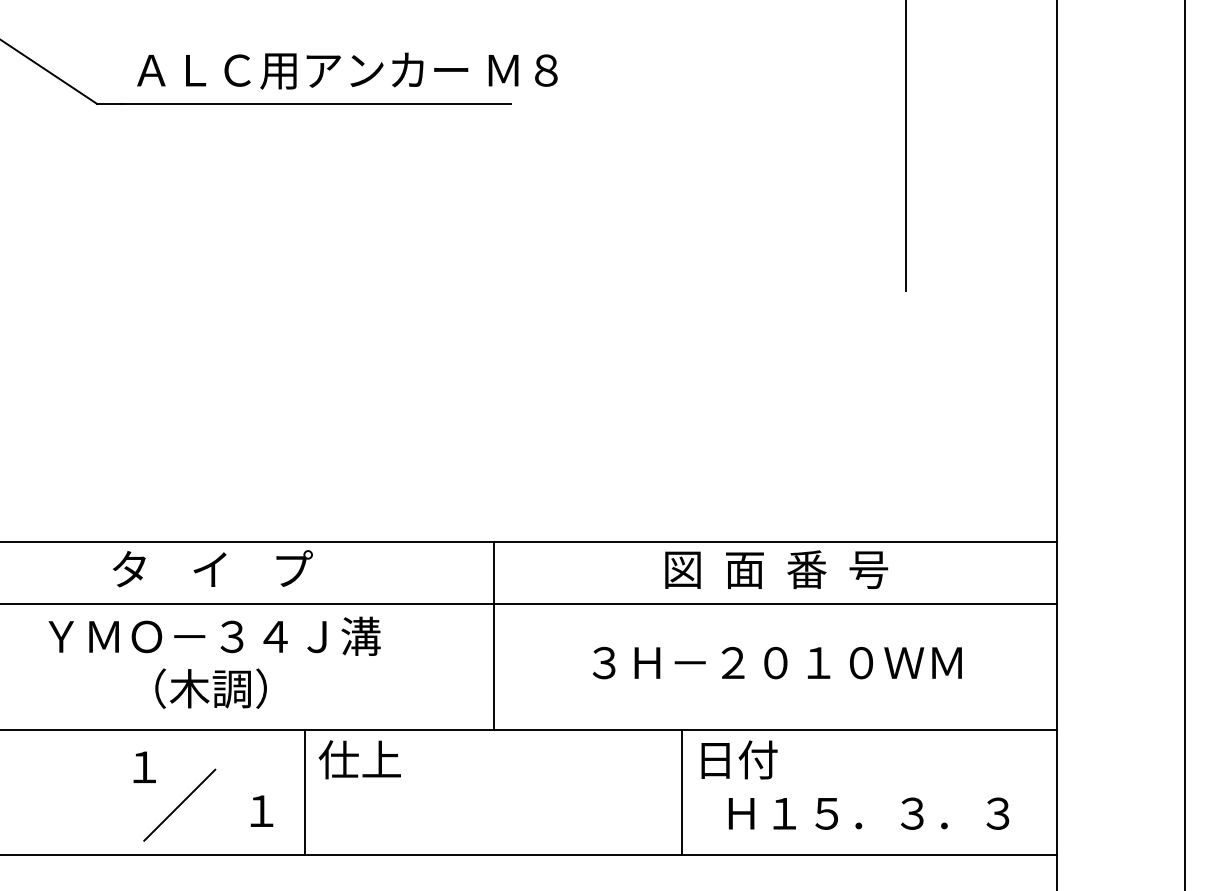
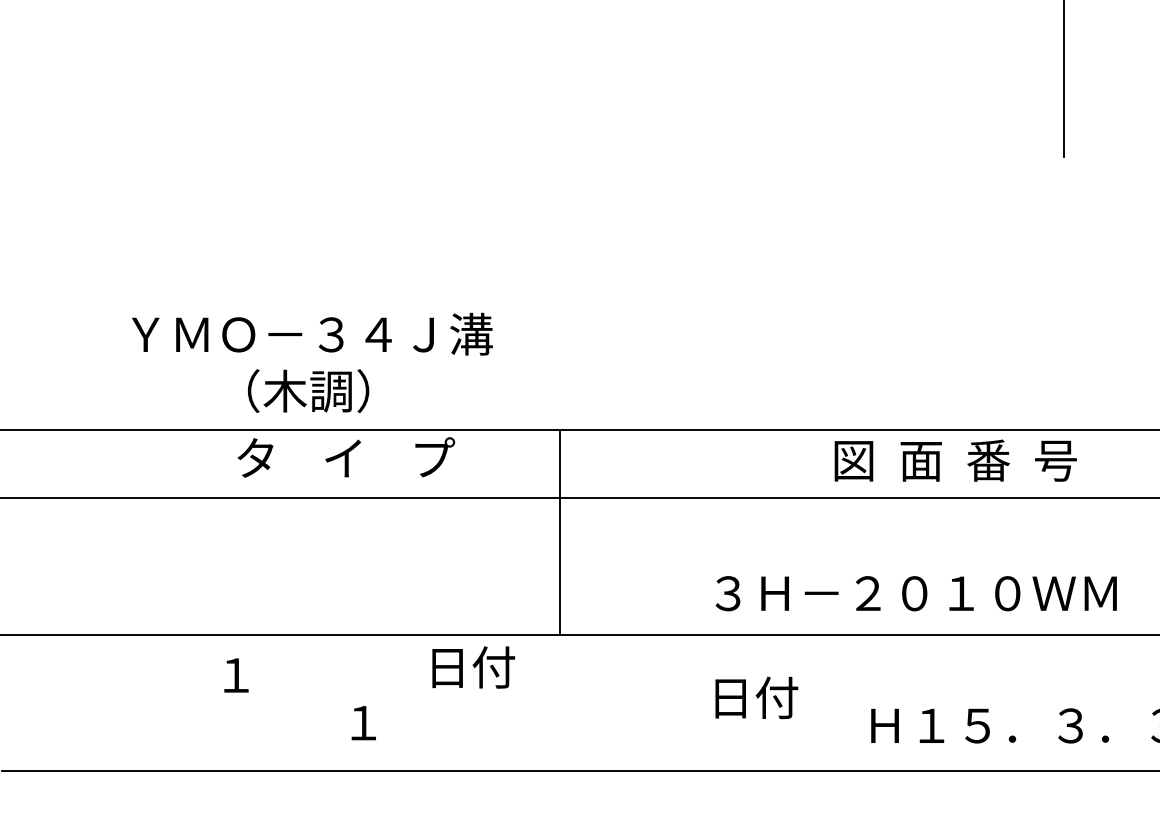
text: (212, 568) -> (345, 457), moved
text: (776, 569) -> (955, 460), moved
line: (493, 635) -> (560, 532), moved
text: (214, 662) -> (312, 362), moved
text: (777, 662) -> (916, 593), moved
text: (359, 759) -> (469, 666), 仕上 -> 日付
text: (739, 759) -> (756, 697), moved
line: (305, 792) -> (411, 702), removed
line: (681, 792) -> (819, 702), removed
line: (179, 804) -> (274, 715), removed

